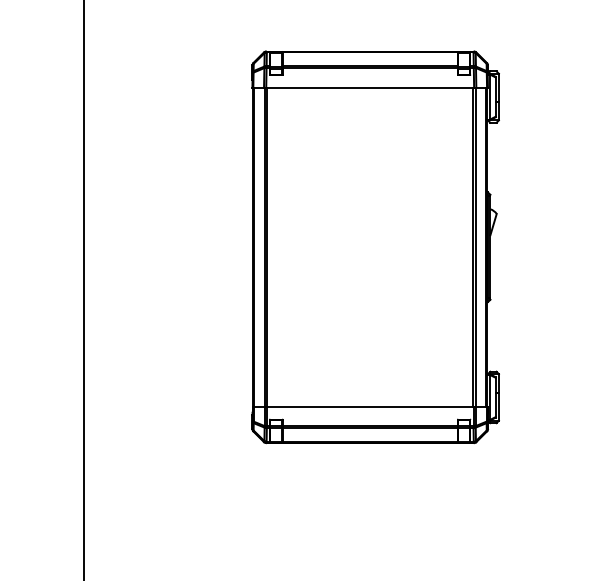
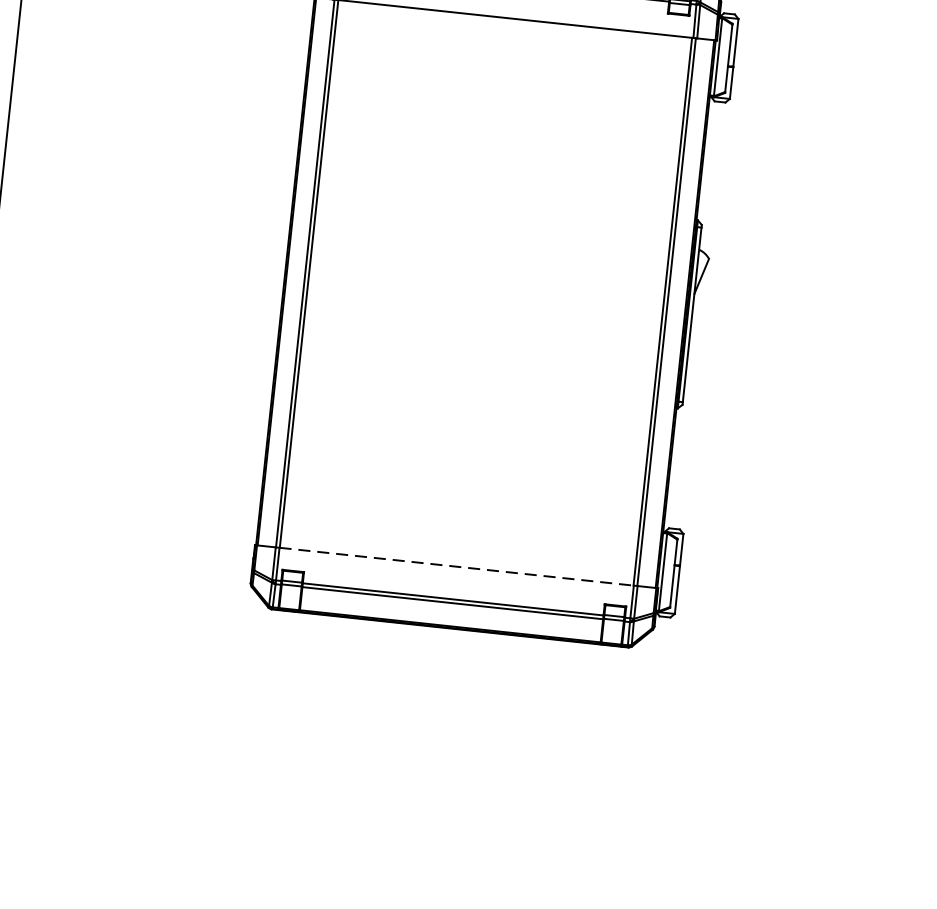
line: (370, 407) -> (457, 567), solid -> dashed

